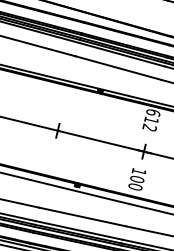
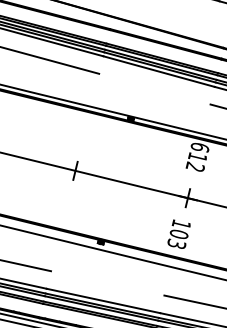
line: (118, 67) -> (154, 88), removed
text: (135, 186) -> (176, 243), 100 -> 103
line: (82, 216) -> (107, 282), removed

